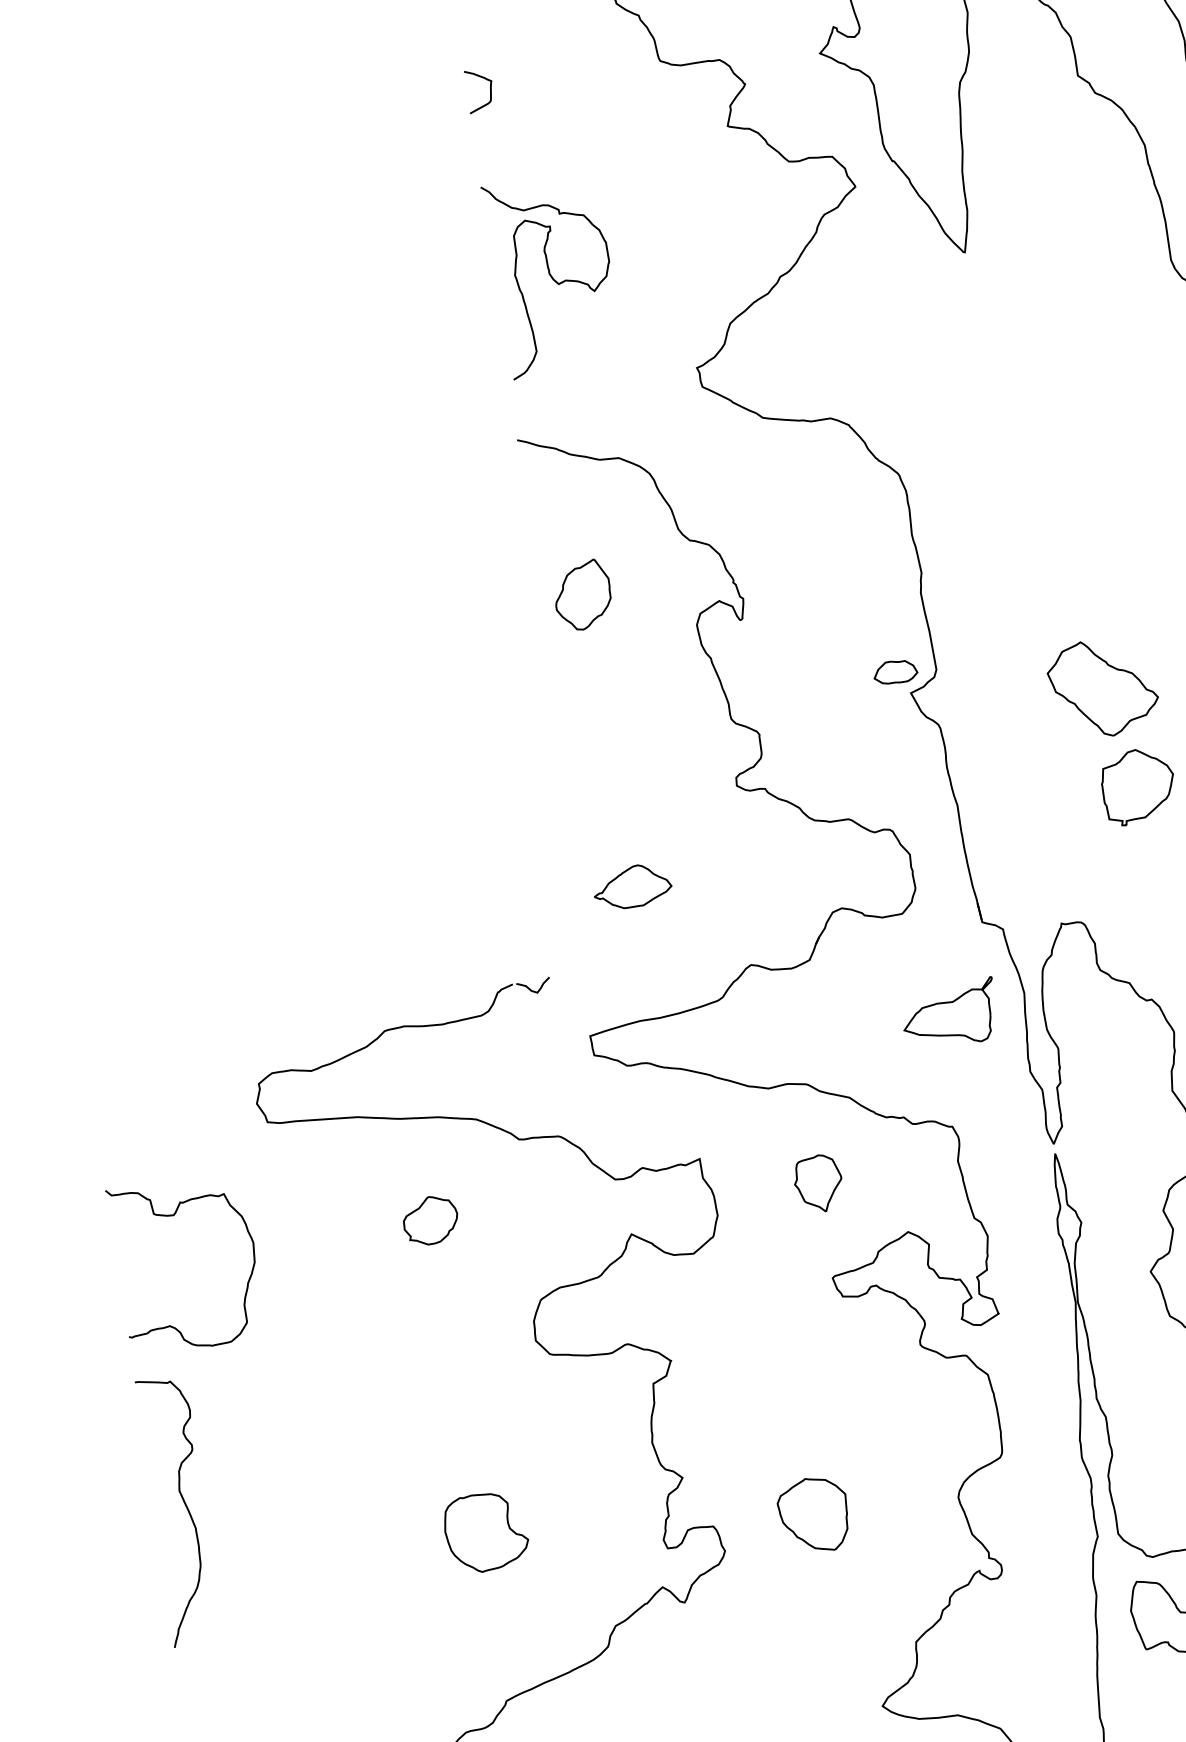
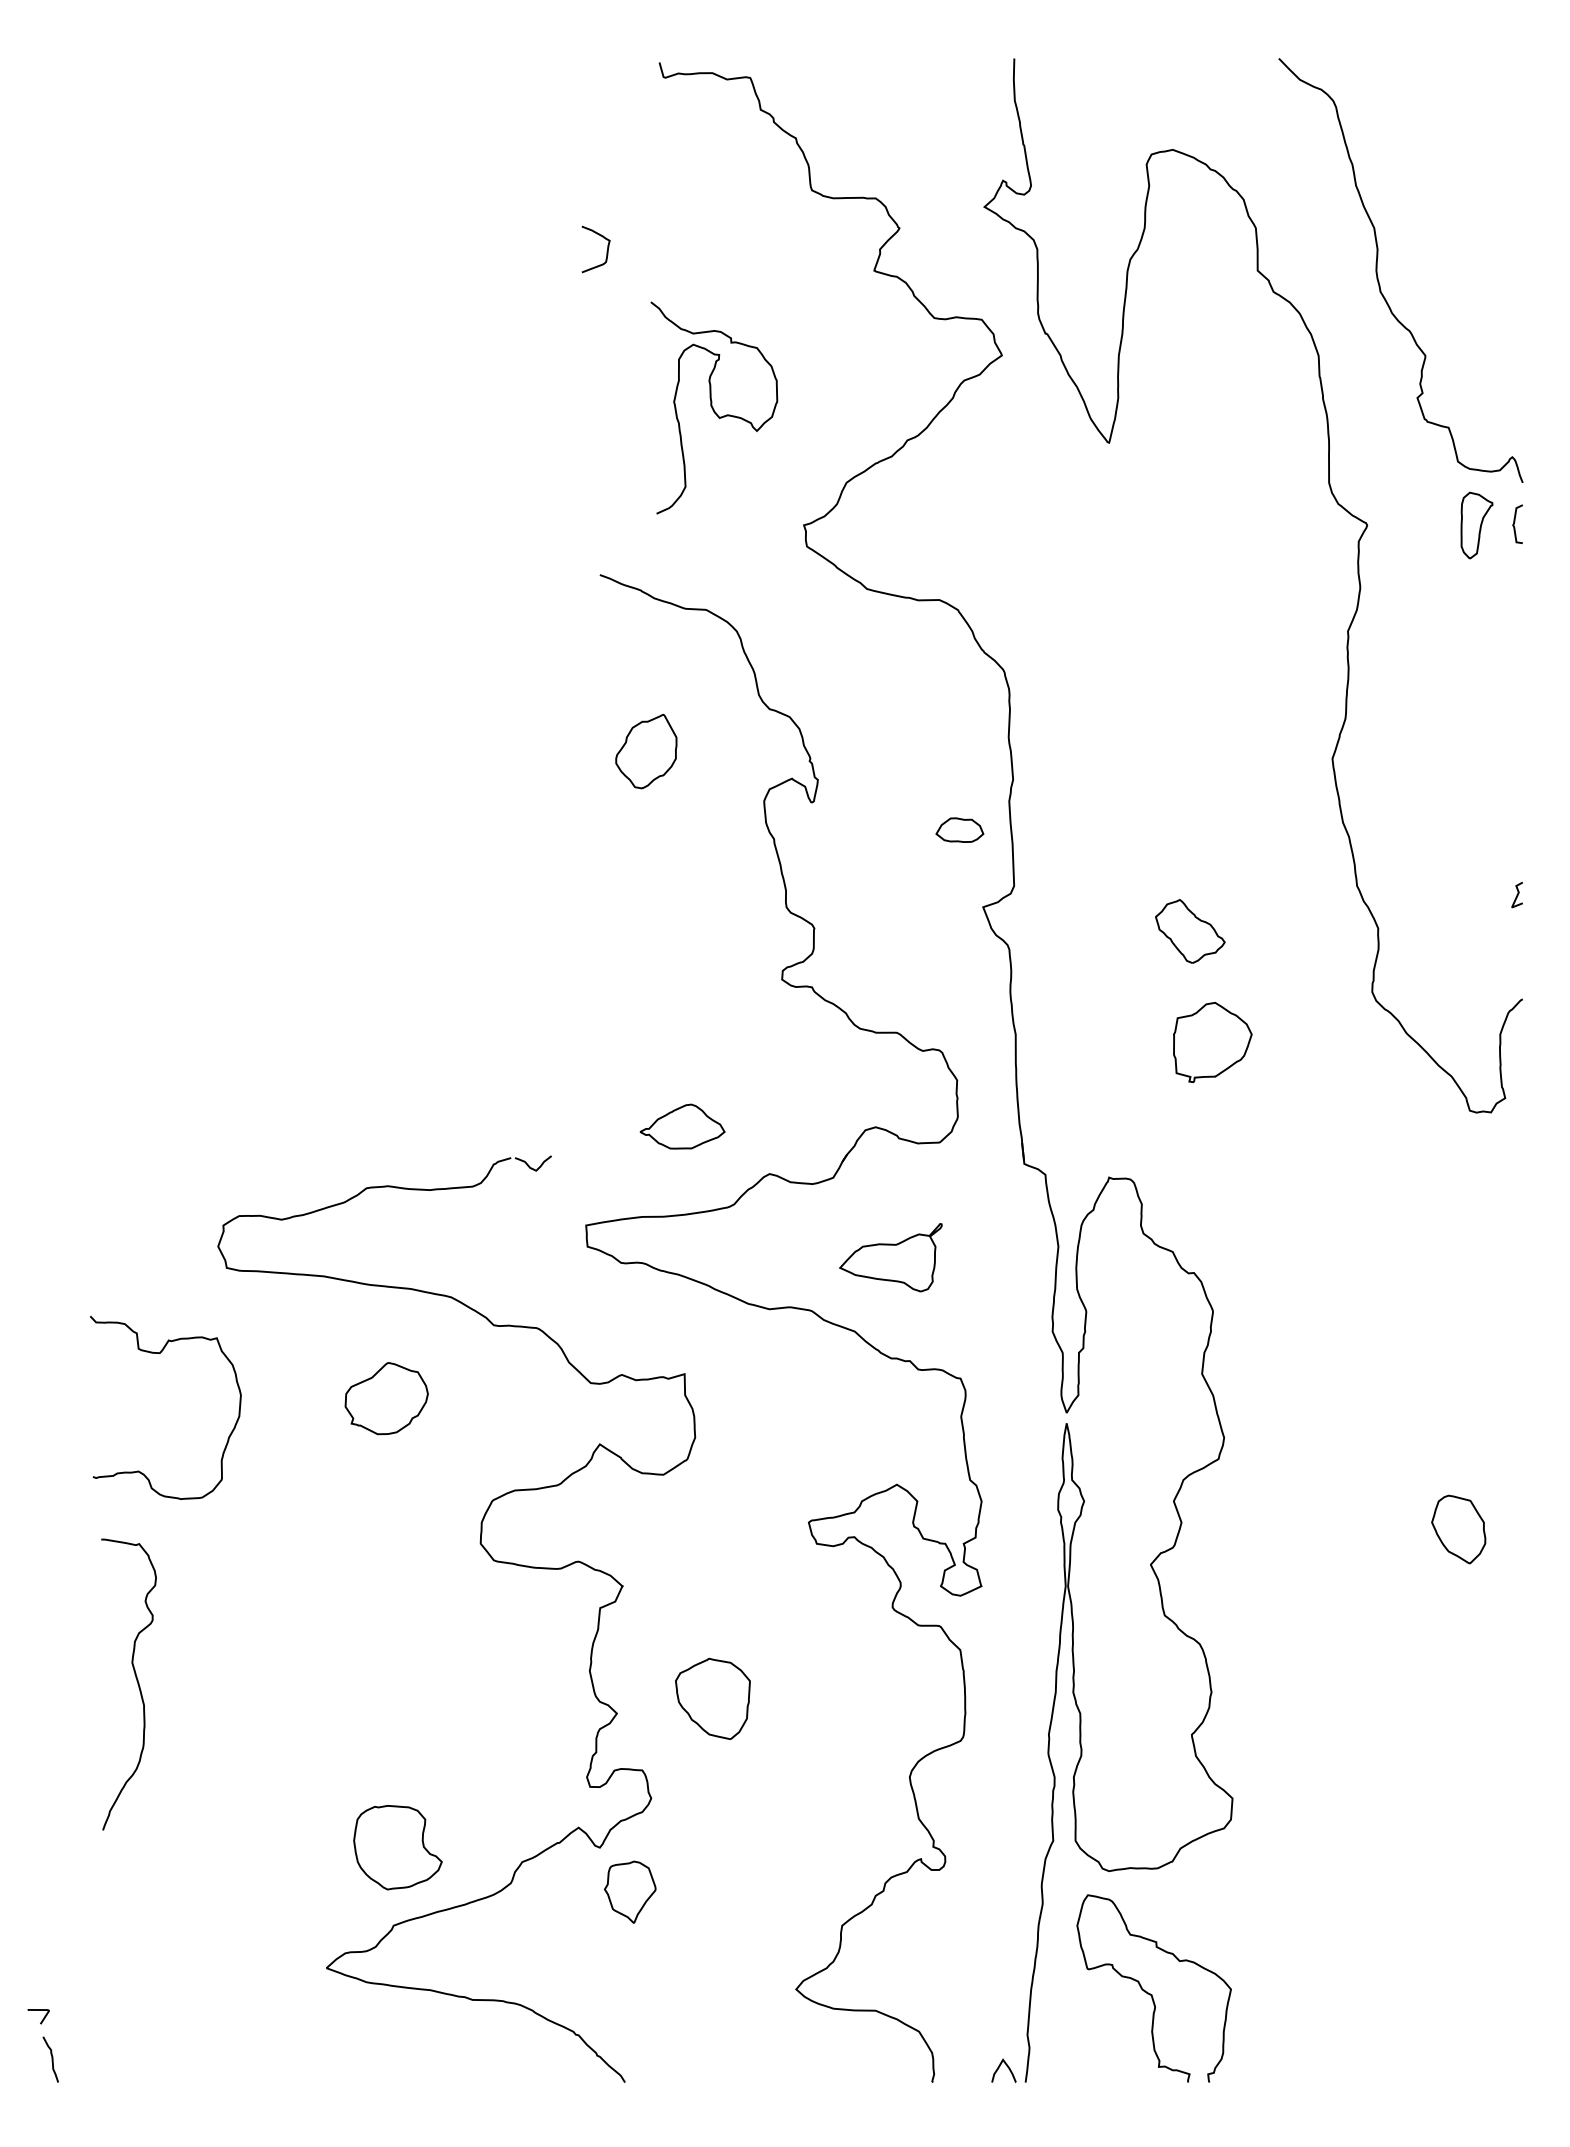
curve: (489, 91) -> (606, 251), moved
curve: (551, 275) -> (713, 407), moved
part: (895, 671) -> (959, 829), moved
part: (1103, 688) -> (1190, 931), size x0.6
part: (632, 886) -> (682, 1126), moved
part: (949, 1014) -> (890, 1257), moved
part: (818, 1183) -> (630, 1891), moved
curve: (174, 1215) -> (160, 1353), moved
part: (430, 1220) -> (386, 1398), size x1.4
curve: (185, 1507) -> (136, 1681), moved
part: (813, 1514) -> (712, 1698), moved
part: (485, 1532) -> (397, 1847), moved

